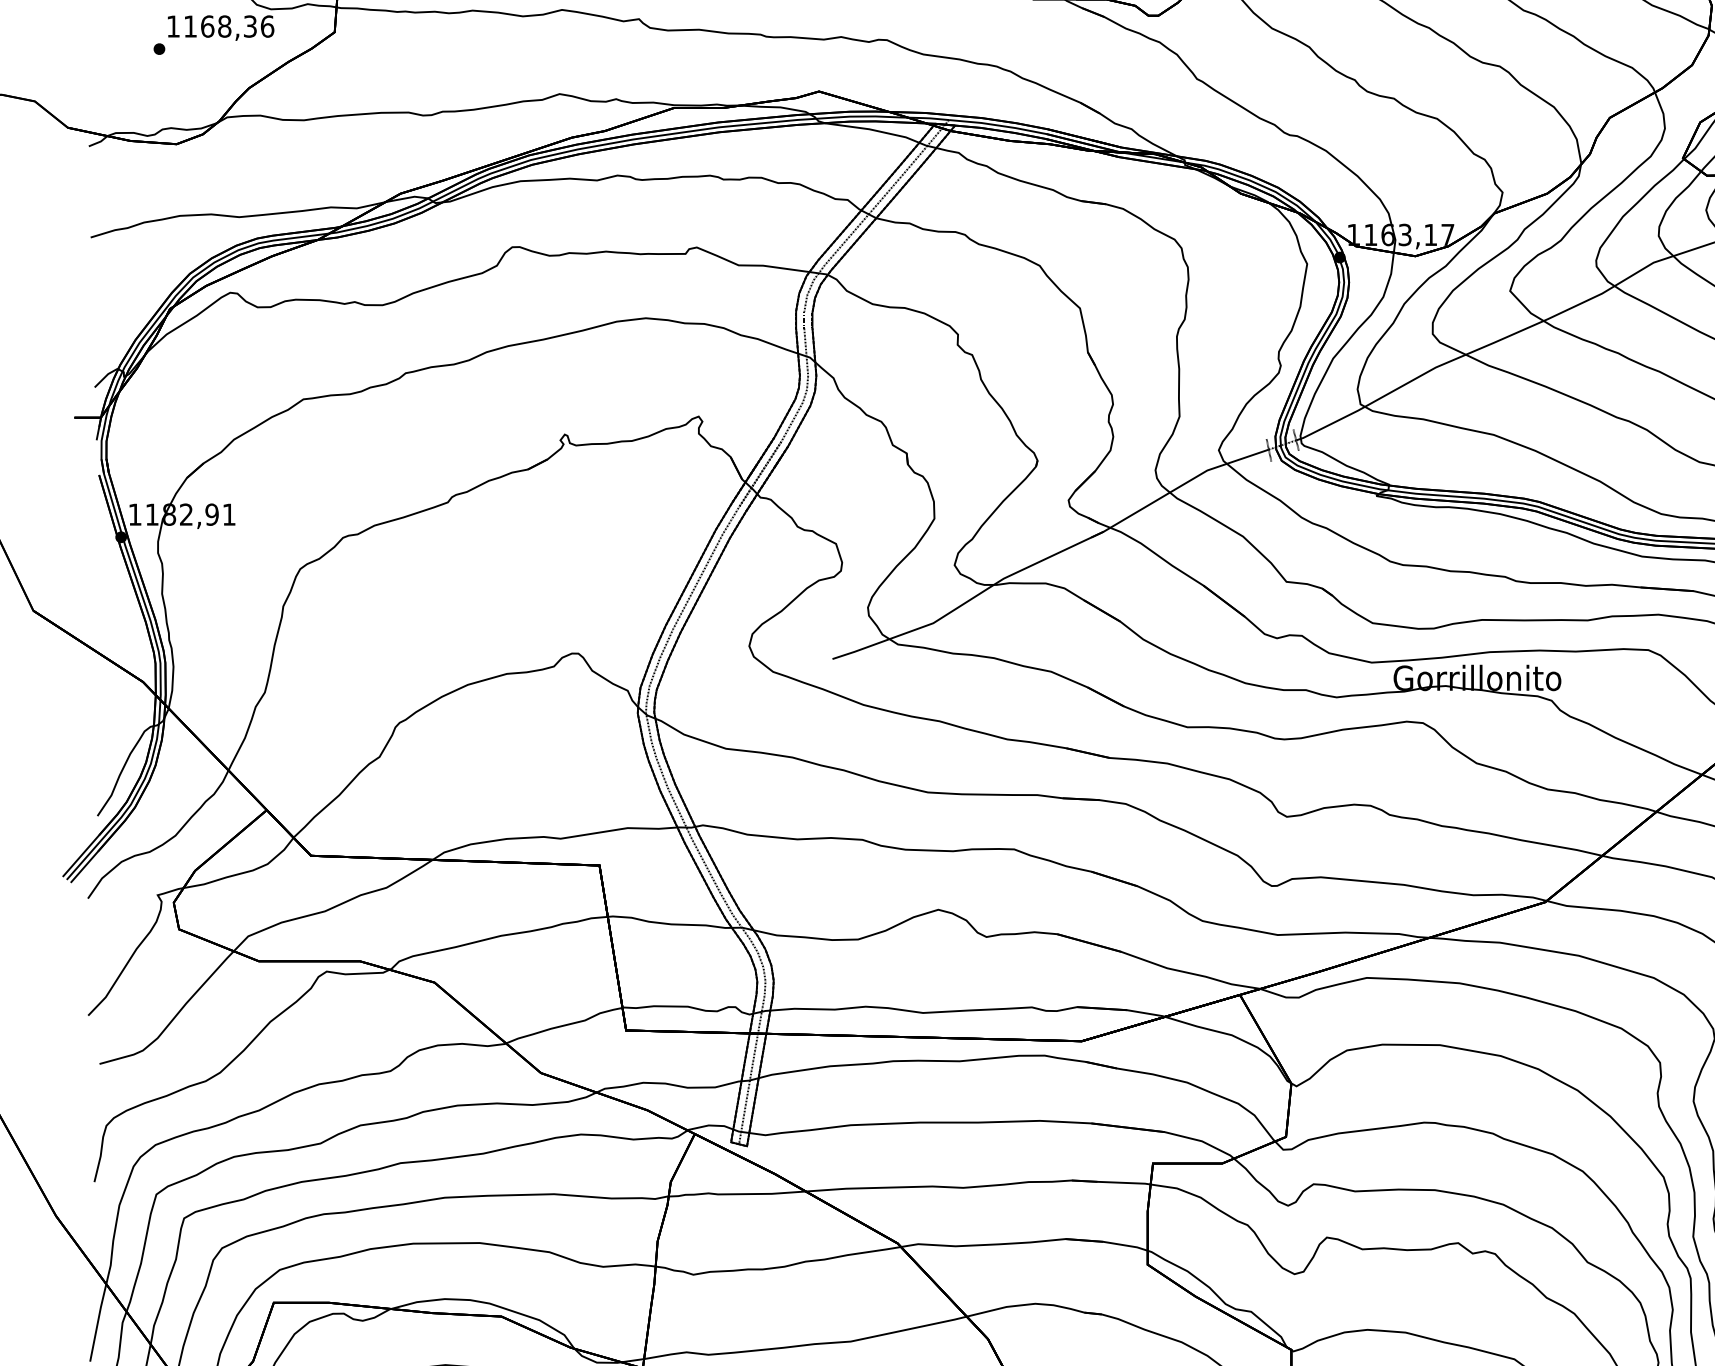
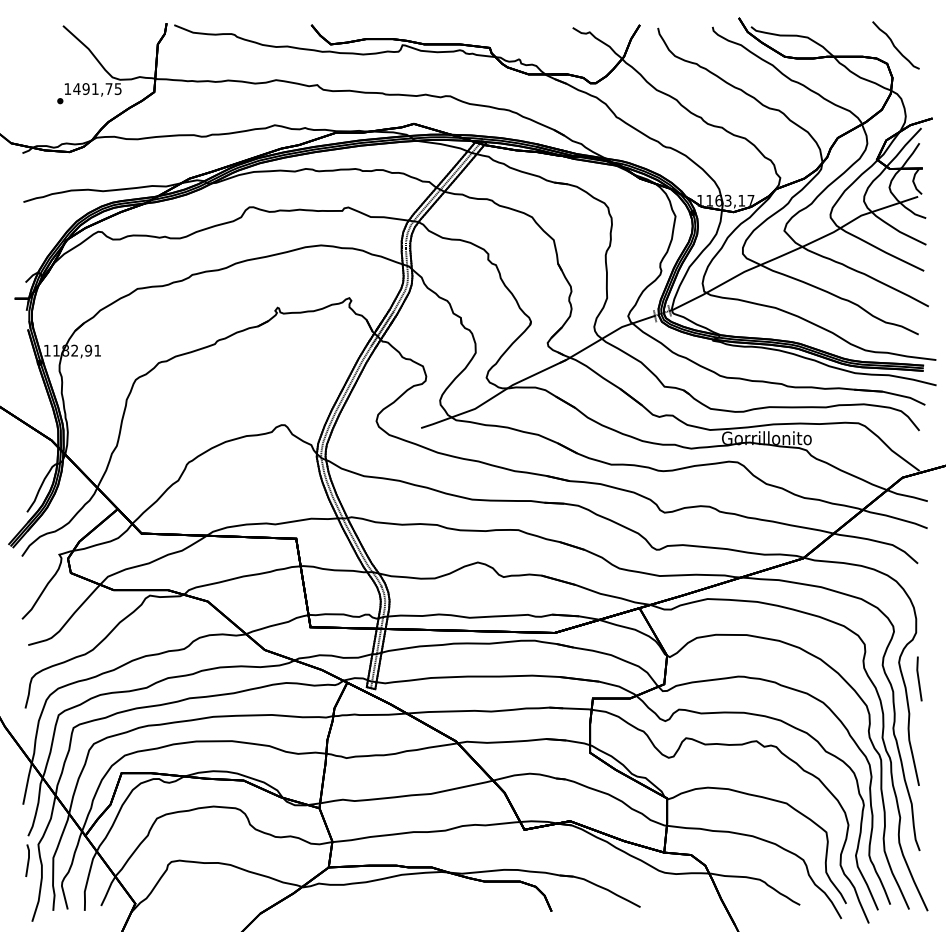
text: (228, 27) -> (97, 89), 1168,36 -> 1491,75

